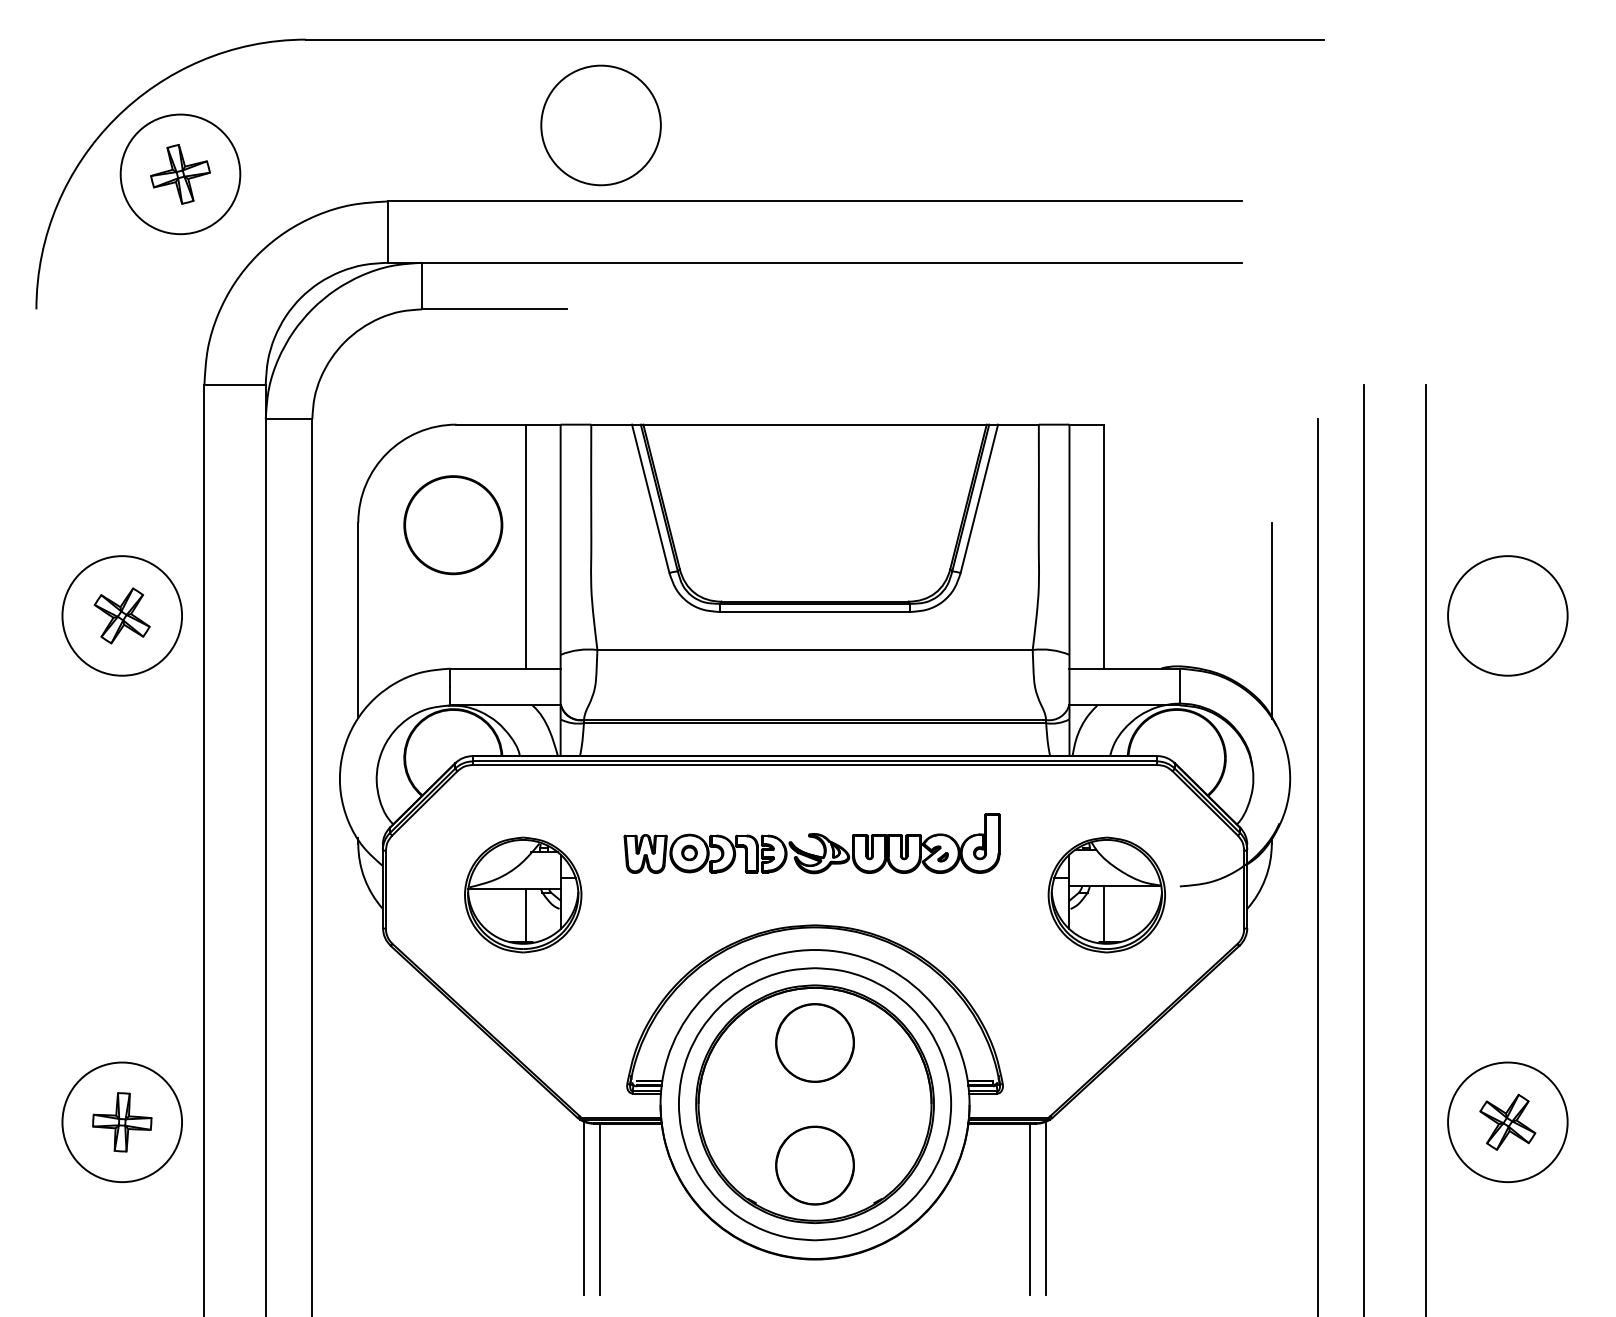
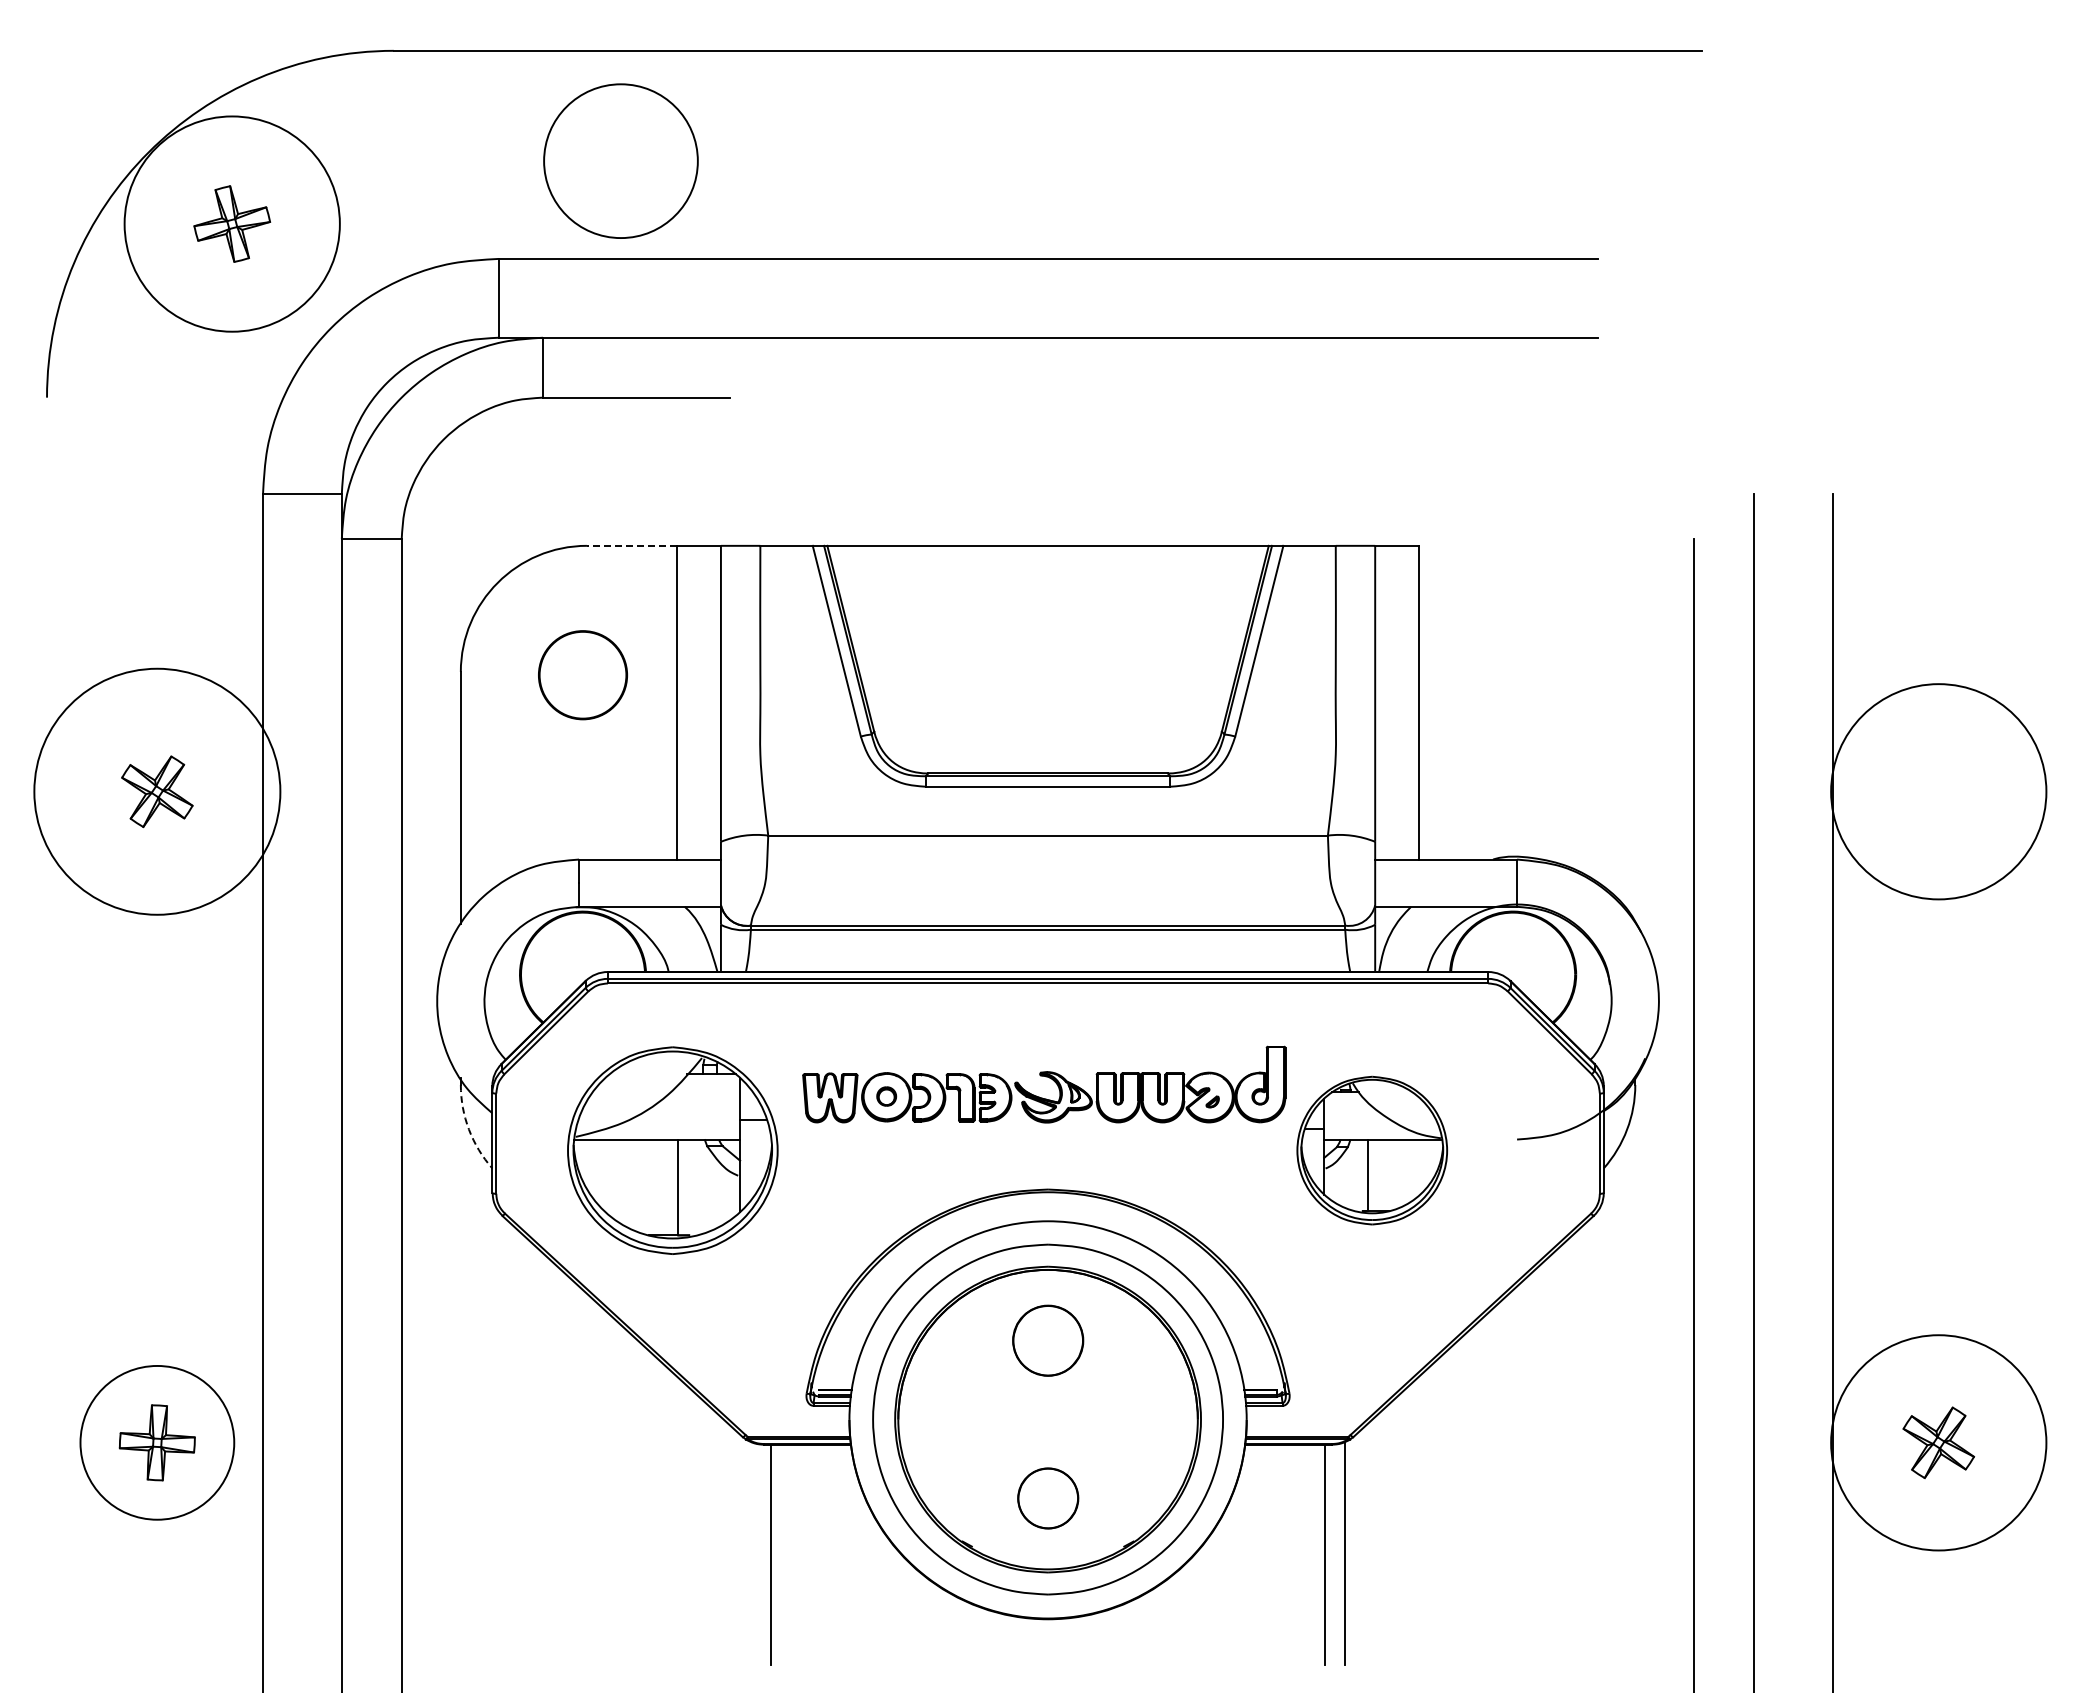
circle: (600, 124) -> (620, 160), moved
circle: (180, 173) -> (232, 223), size x1.4
line: (491, 424) -> (631, 545), solid -> dashed
circle: (452, 525) -> (582, 675), size x0.7
circle: (122, 615) -> (157, 791), size x1.6
circle: (1507, 615) -> (1938, 791), size x1.4
line: (1271, 620) -> (1635, 797), removed
arc: (364, 878) -> (468, 1129), solid -> dashed
part: (522, 894) -> (672, 1150), size x1.4
part: (1107, 894) -> (1372, 1150), moved
circle: (815, 1042) -> (1048, 1340), size x0.7
circle: (1507, 1122) -> (1938, 1442), size x1.4
circle: (815, 1165) -> (1048, 1498), size x0.6
line: (583, 1208) -> (750, 1553), removed

